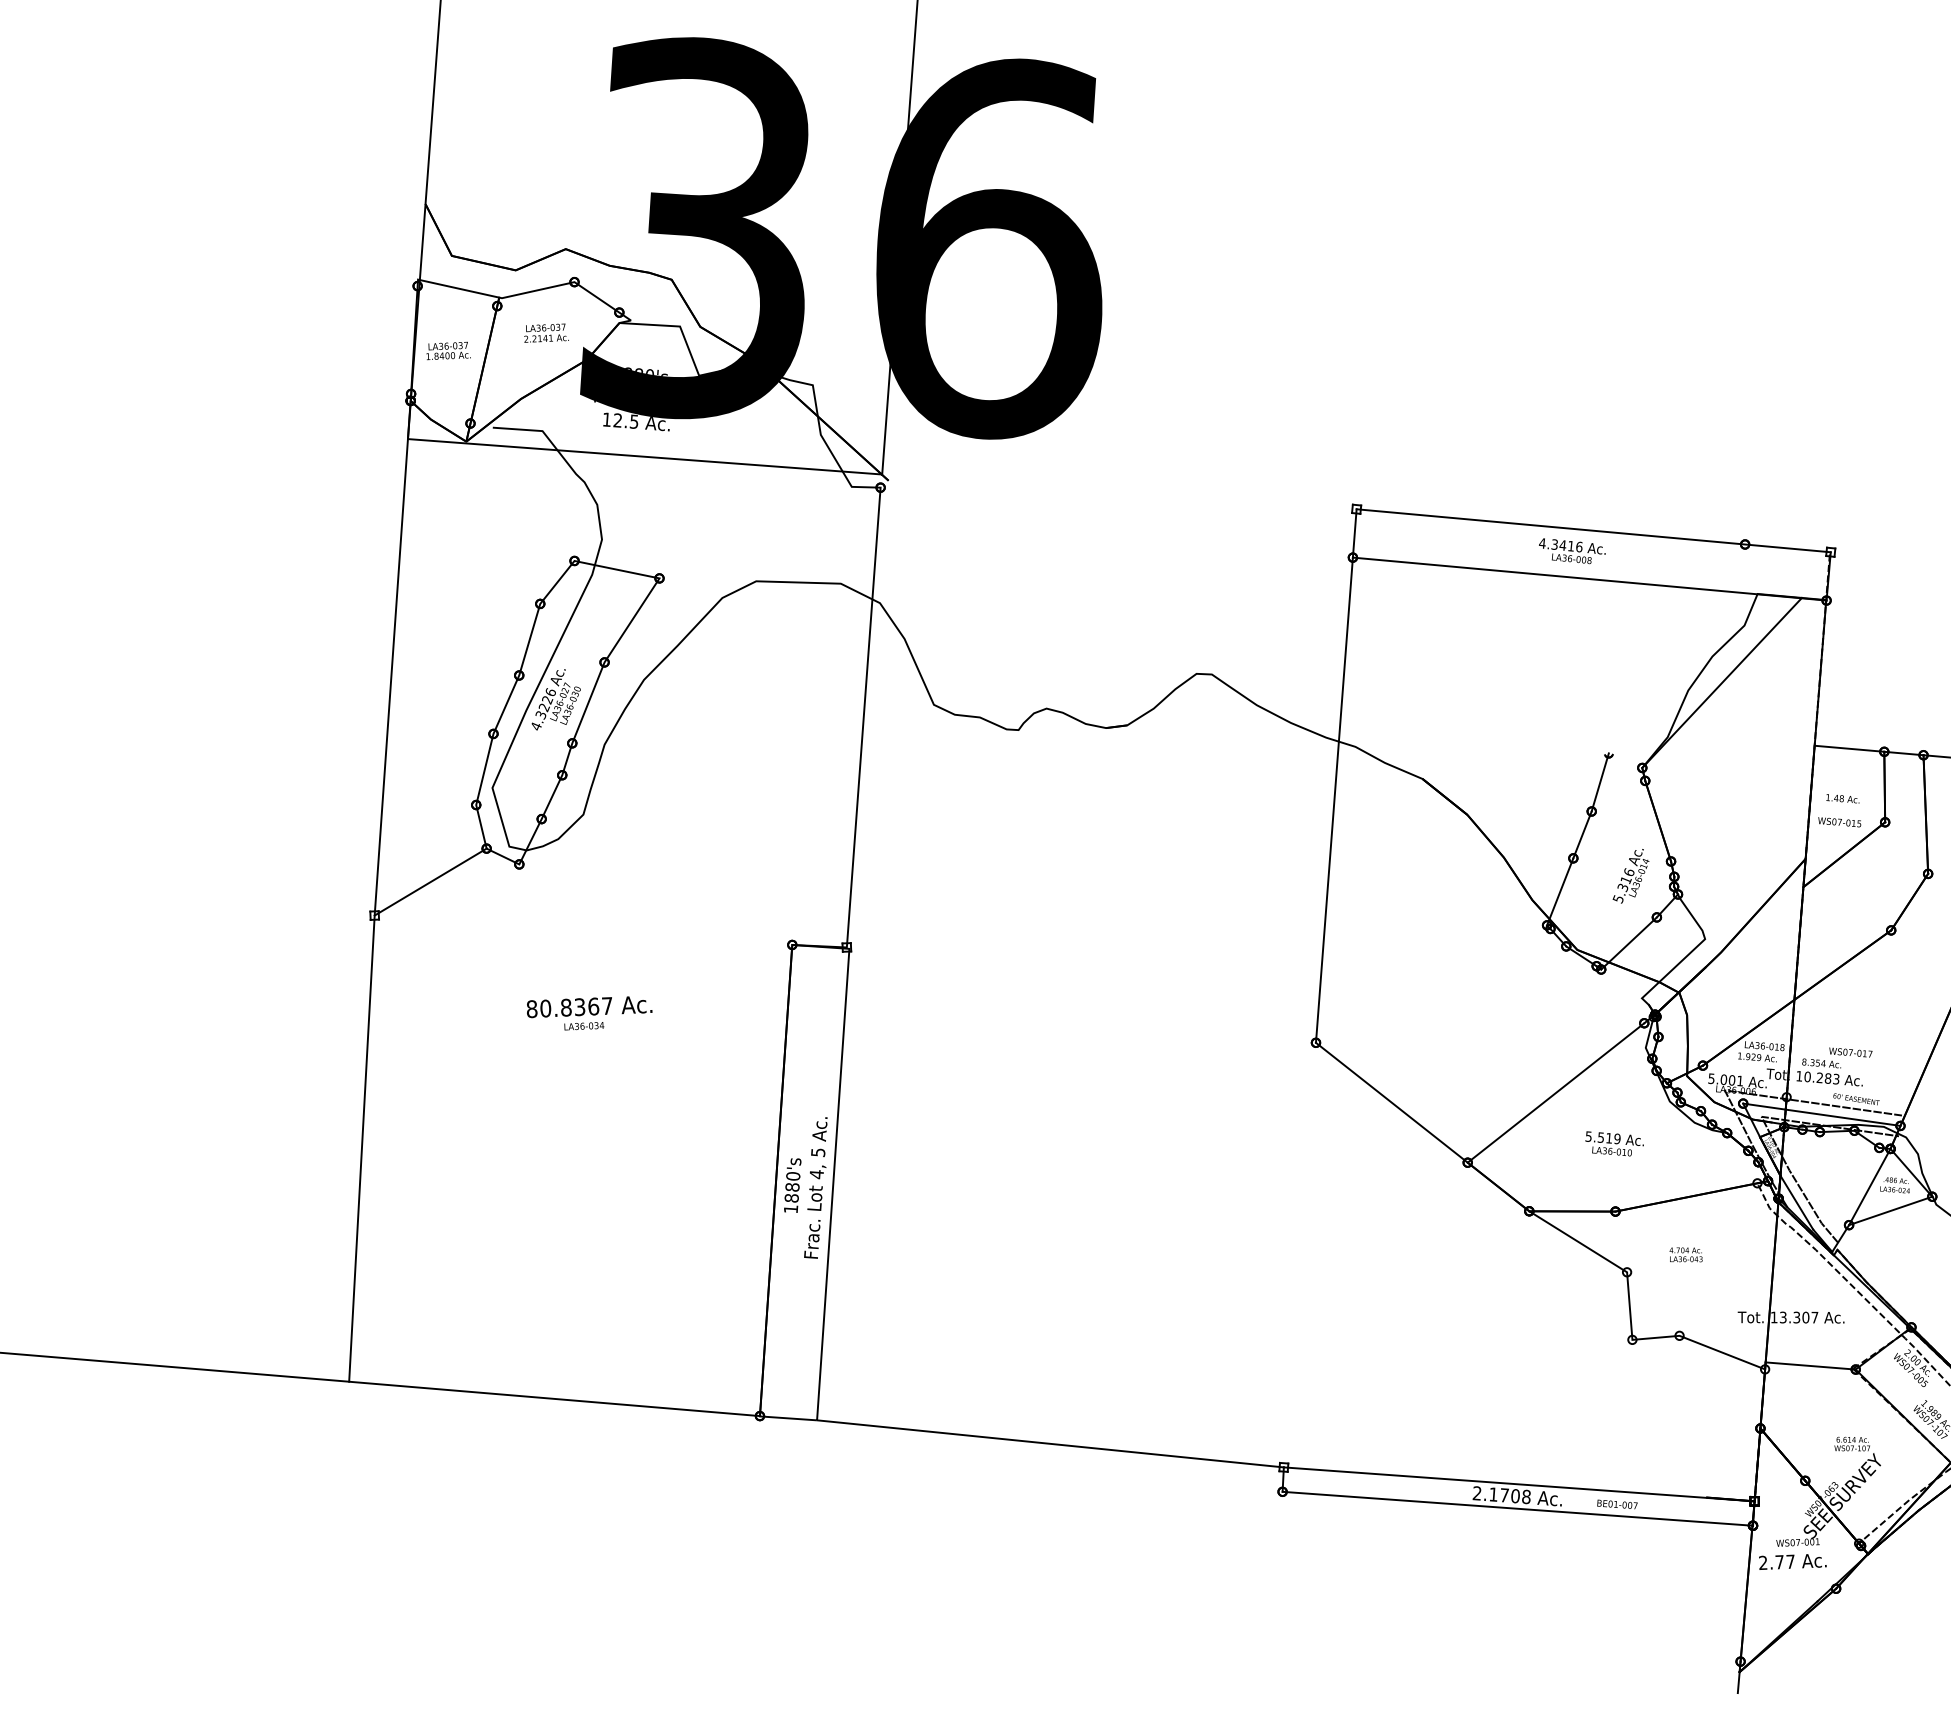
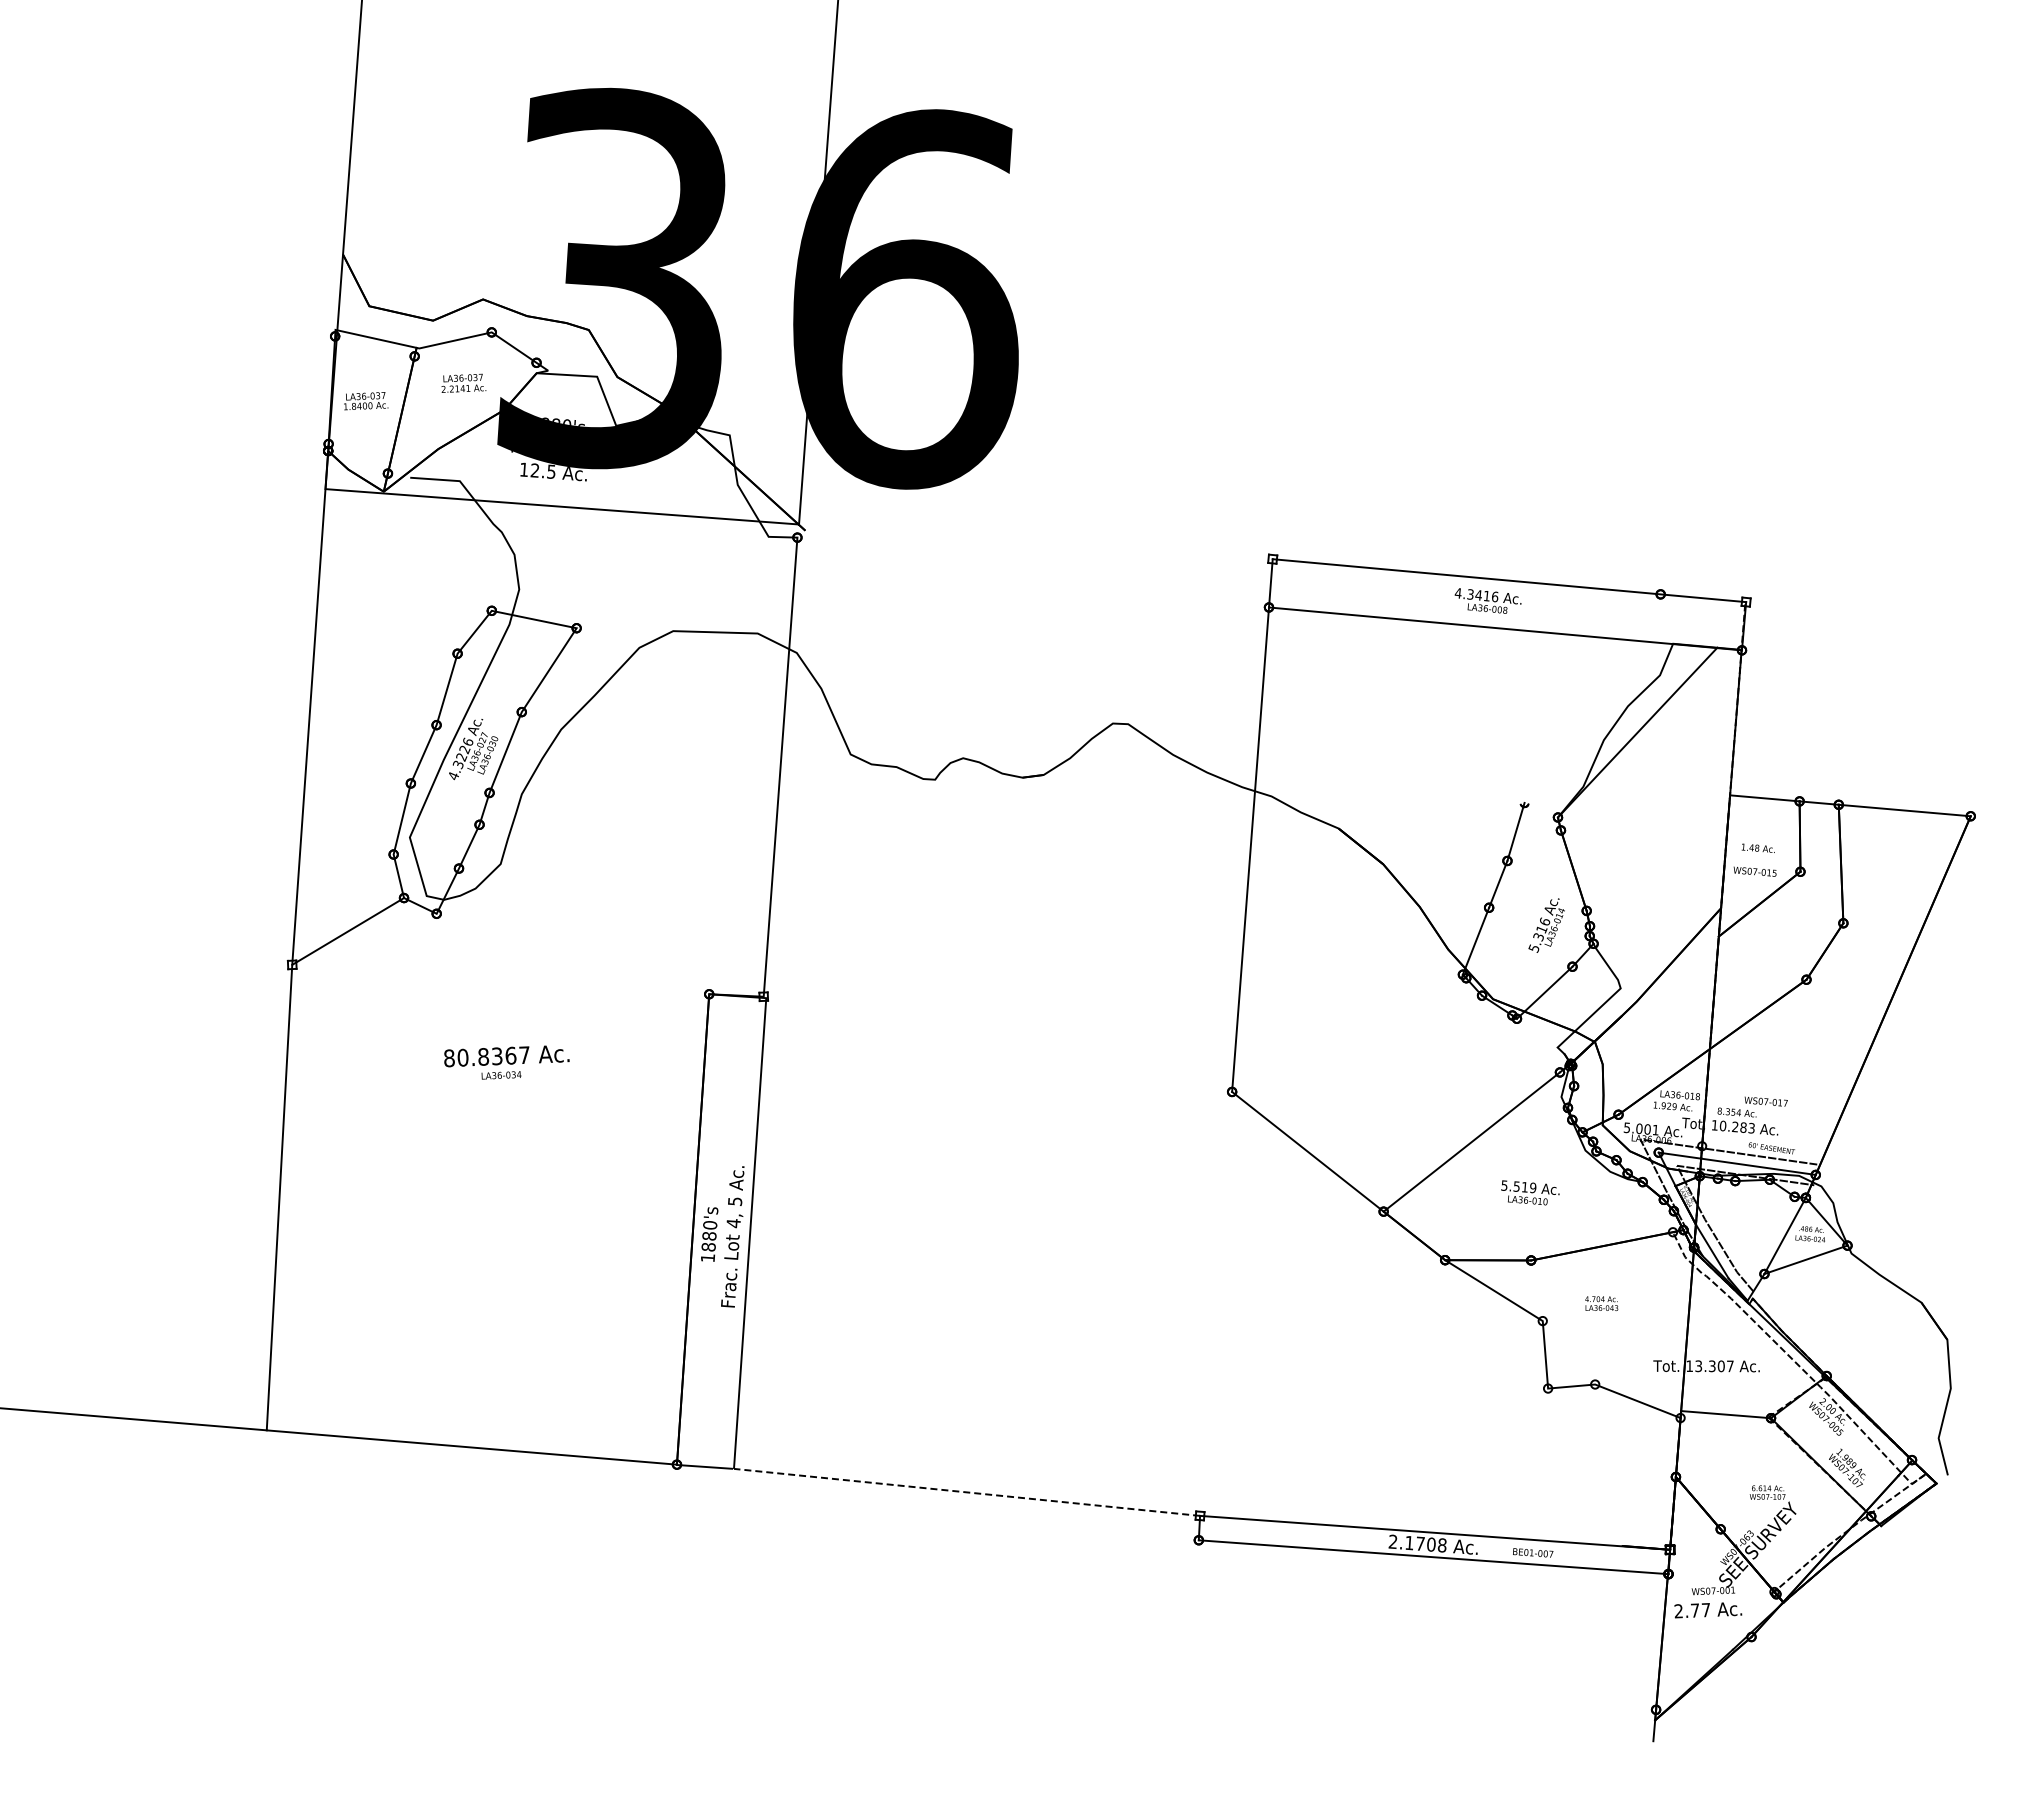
line: (1049, 1443) -> (966, 1492), solid -> dashed

